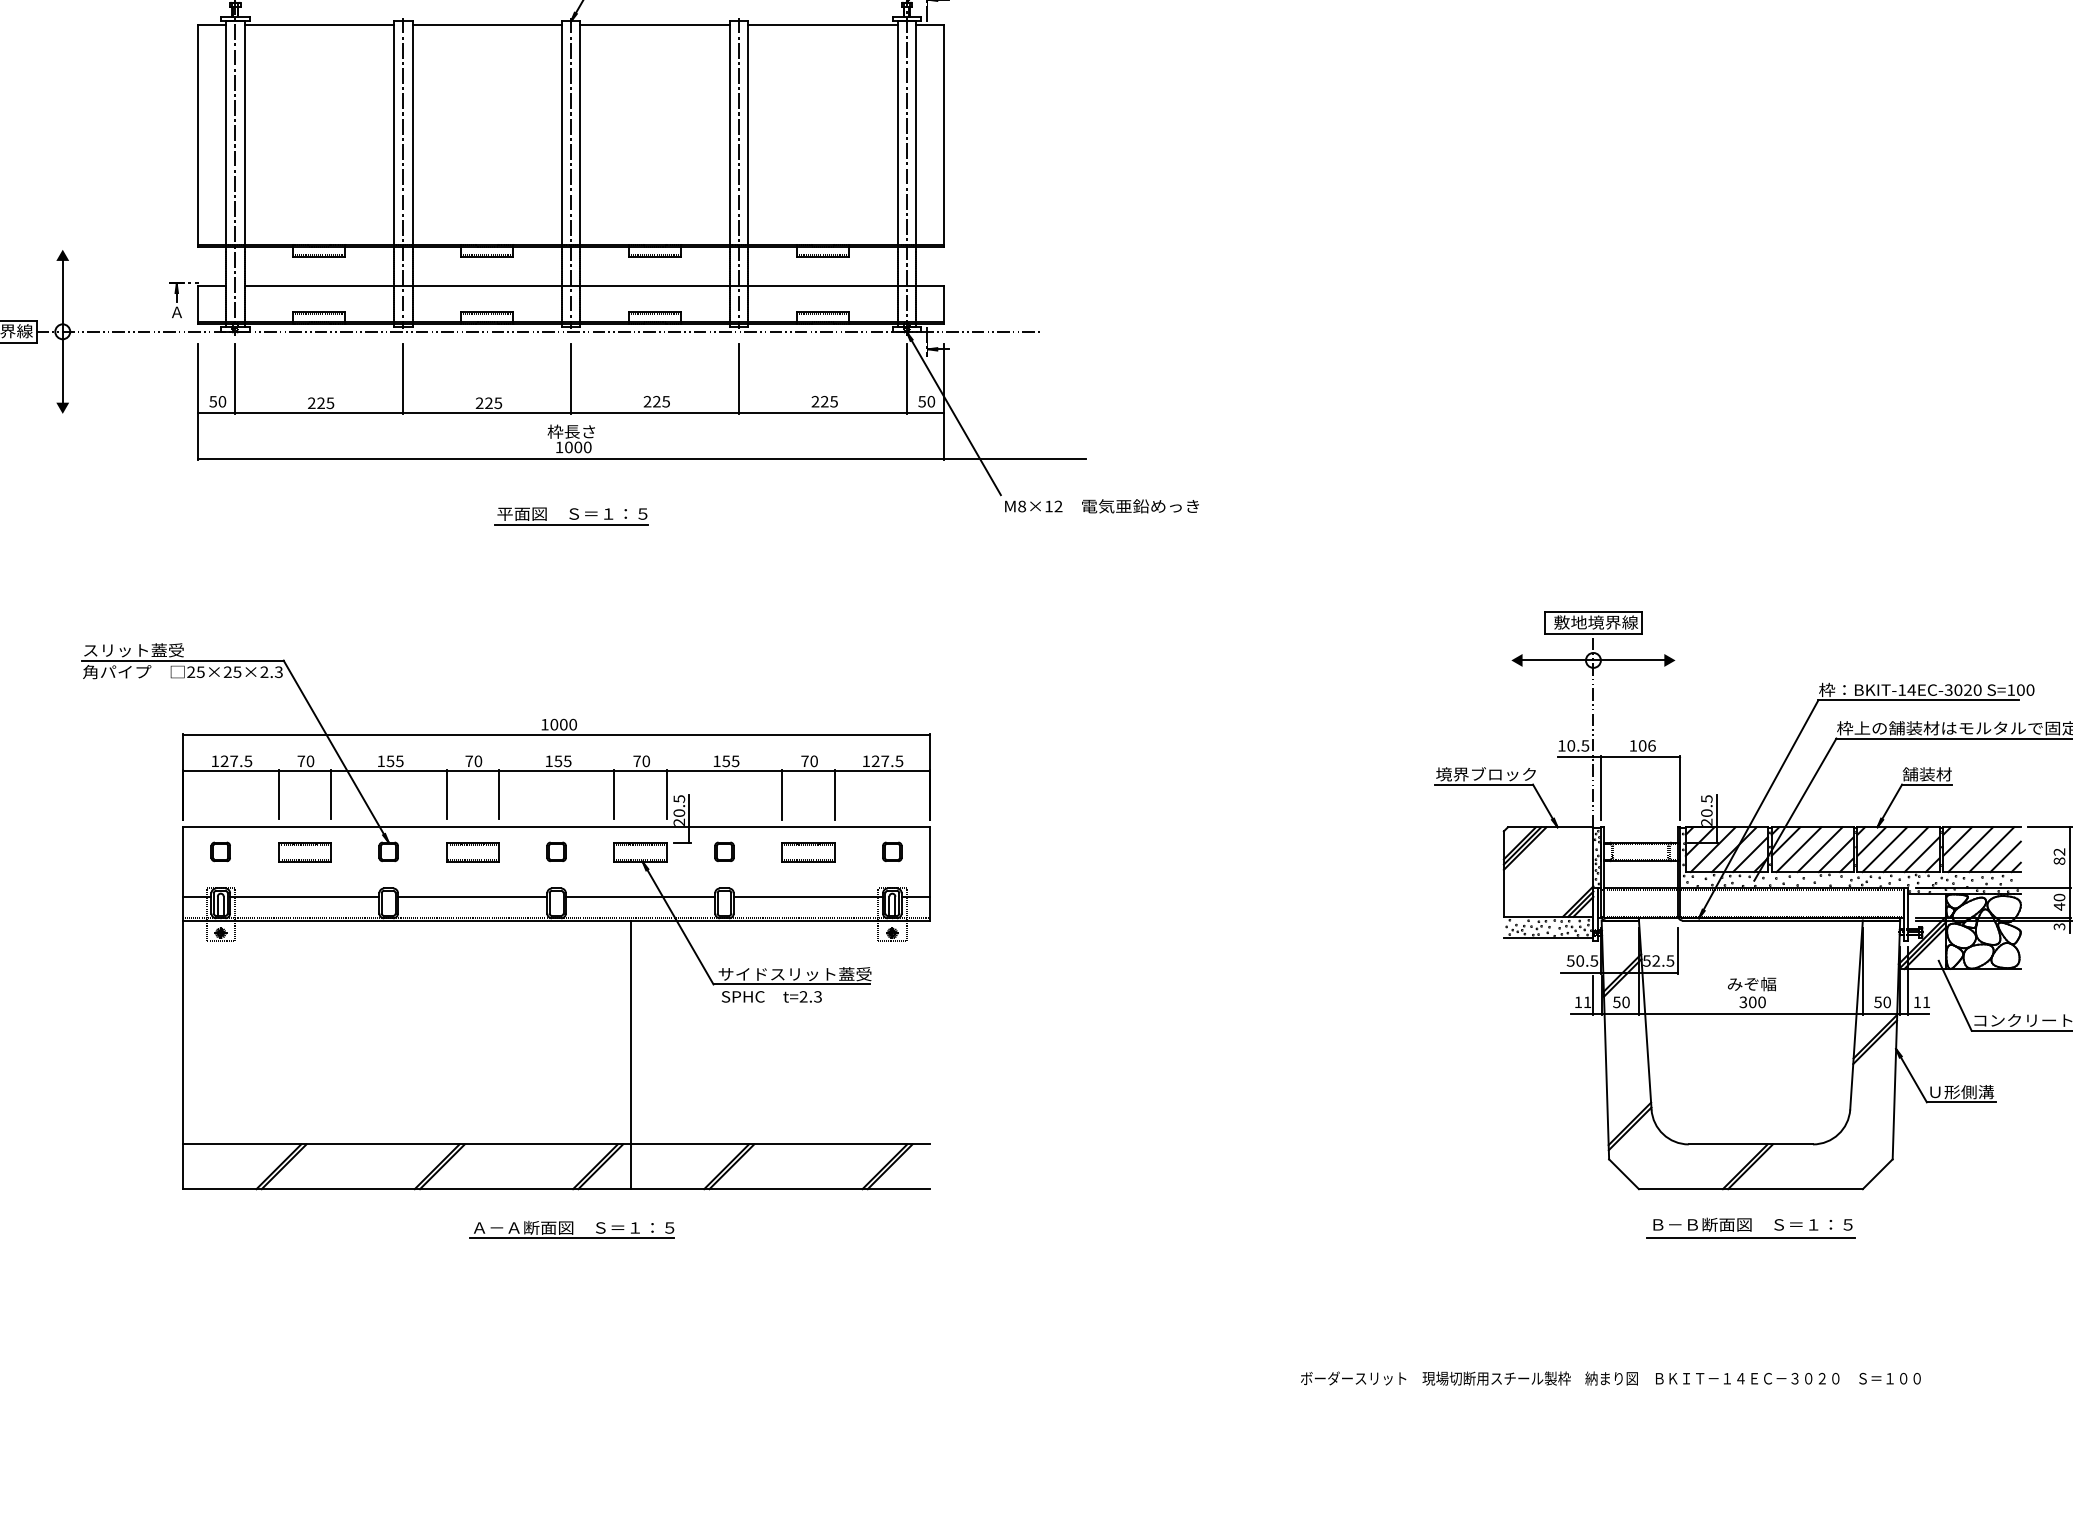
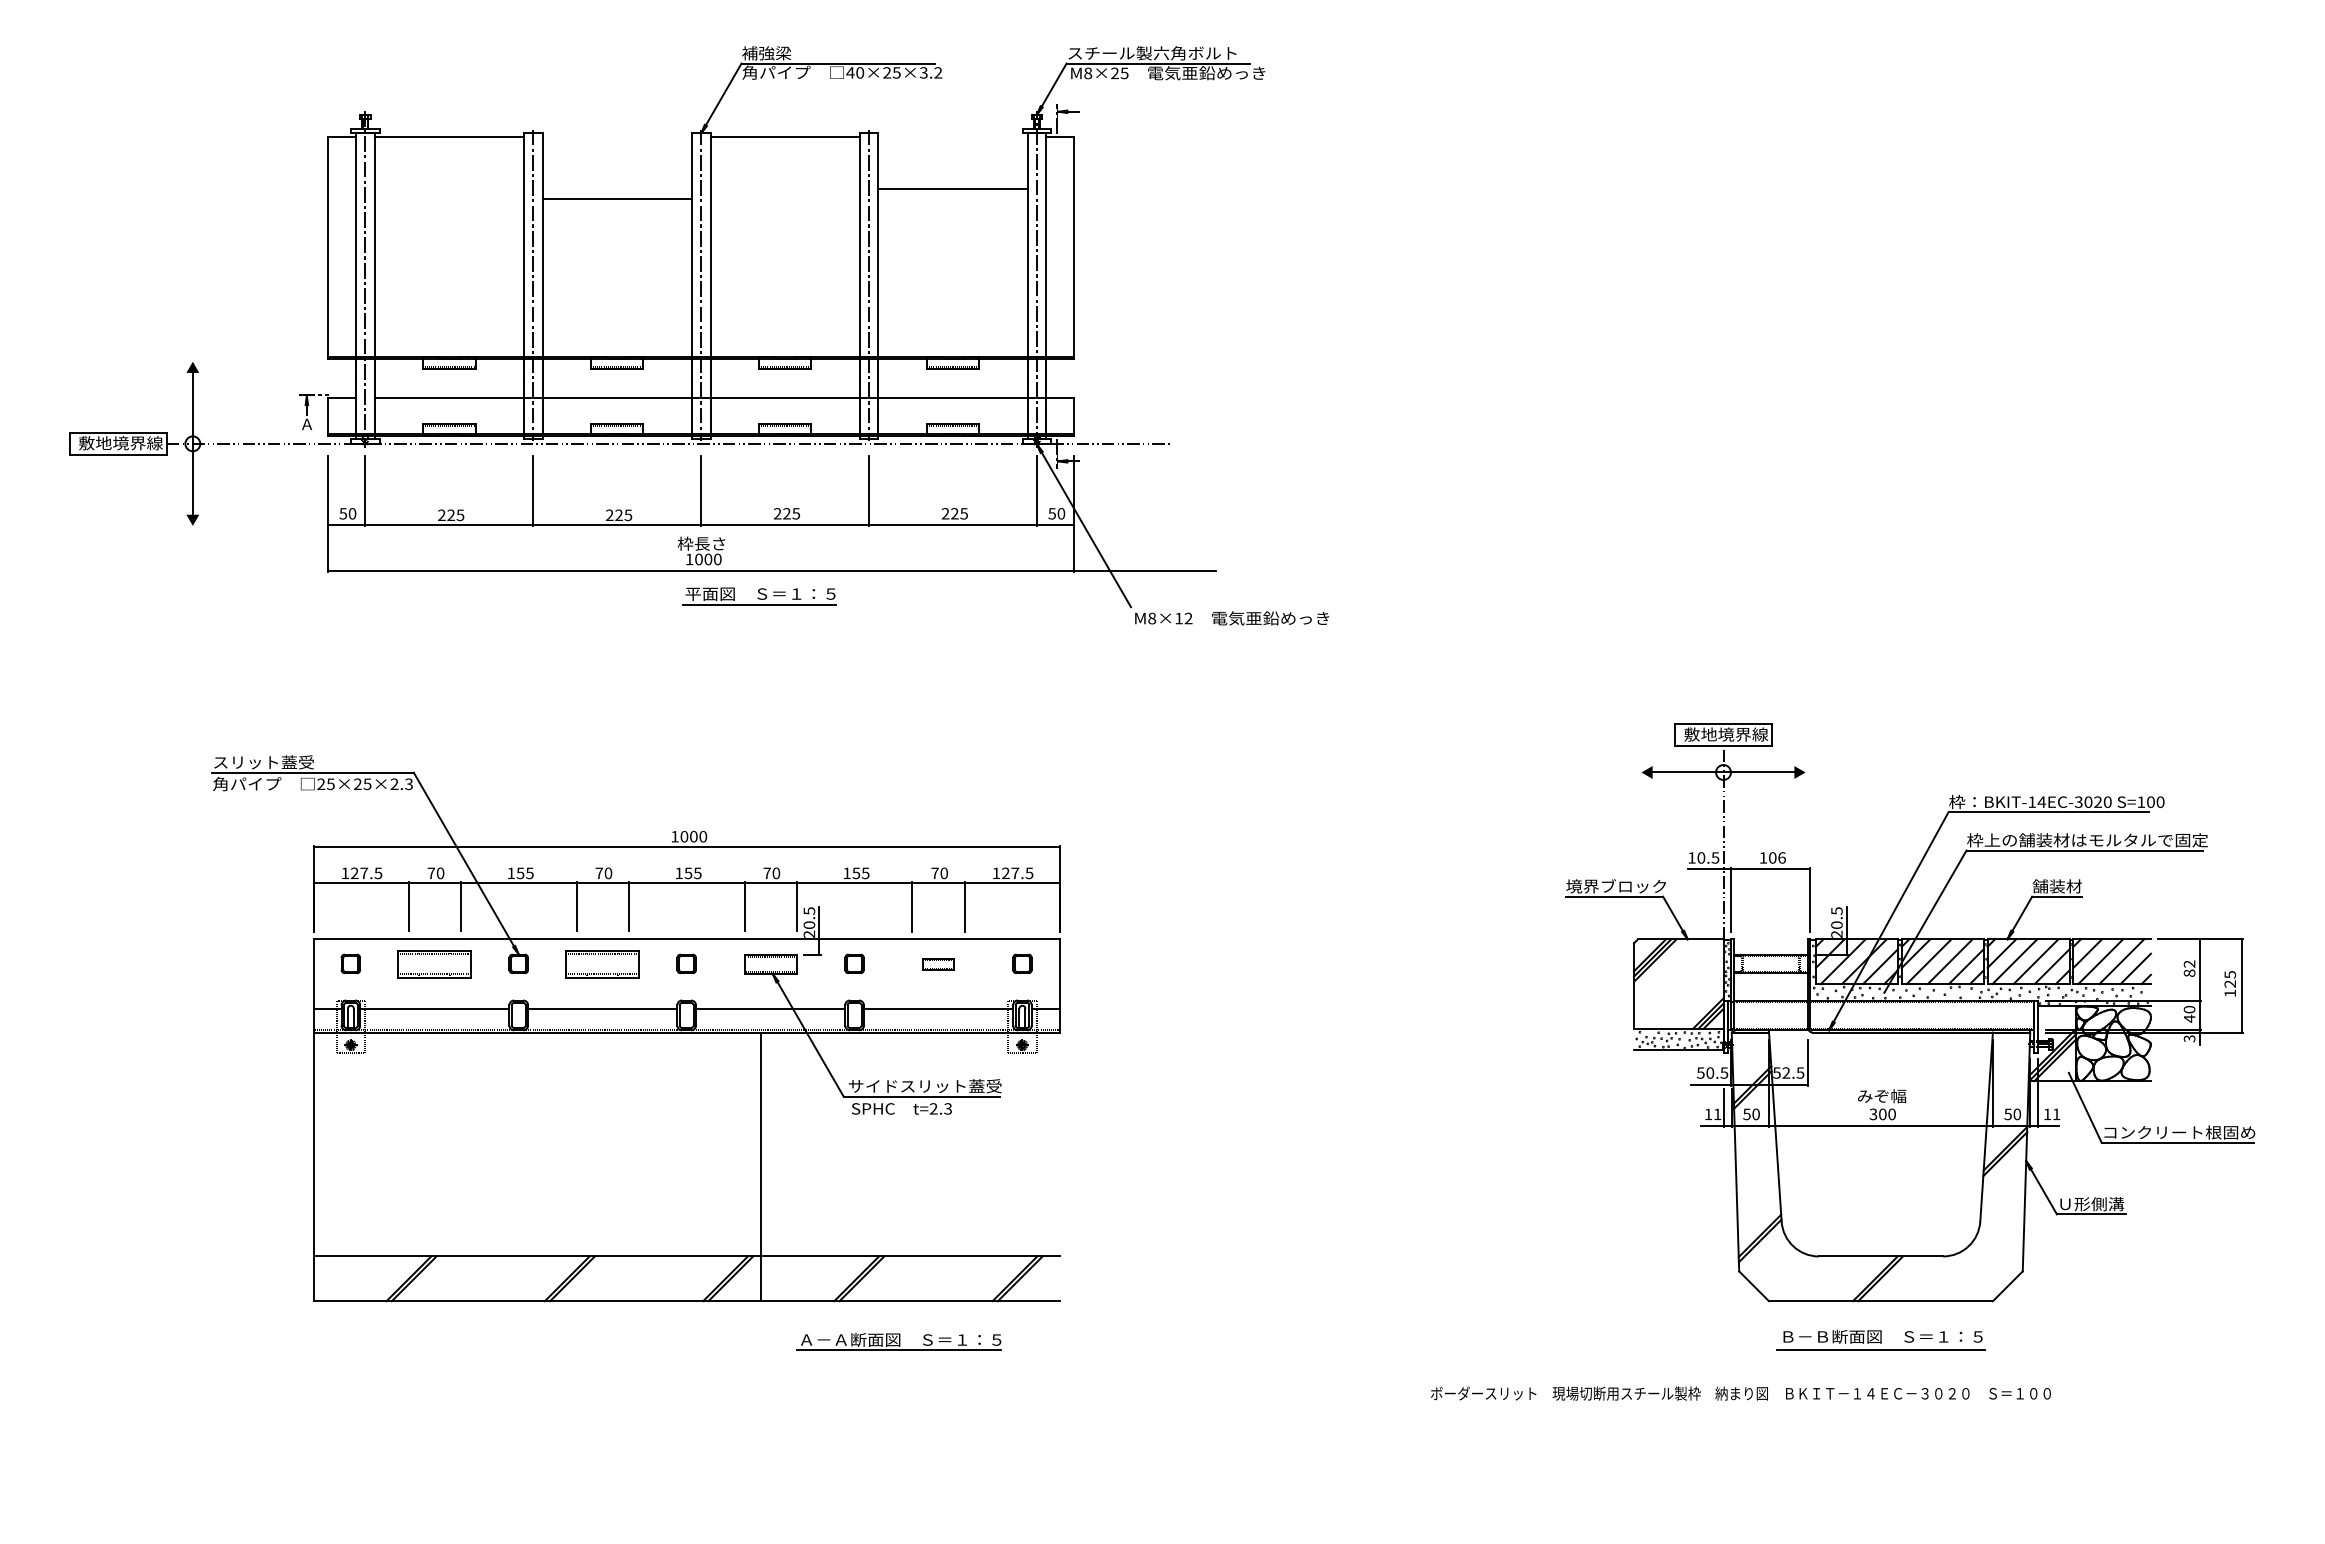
line: (486, 25) -> (616, 199), moved
line: (822, 25) -> (952, 189), moved
part: (571, 516) -> (759, 596), moved
part: (304, 852) -> (434, 964), size x1.4
part: (472, 852) -> (602, 964), size x1.4
part: (808, 852) -> (938, 964), size x0.6
part: (571, 1229) -> (898, 1341), moved
text: (1610, 1378) -> (1740, 1393), moved

